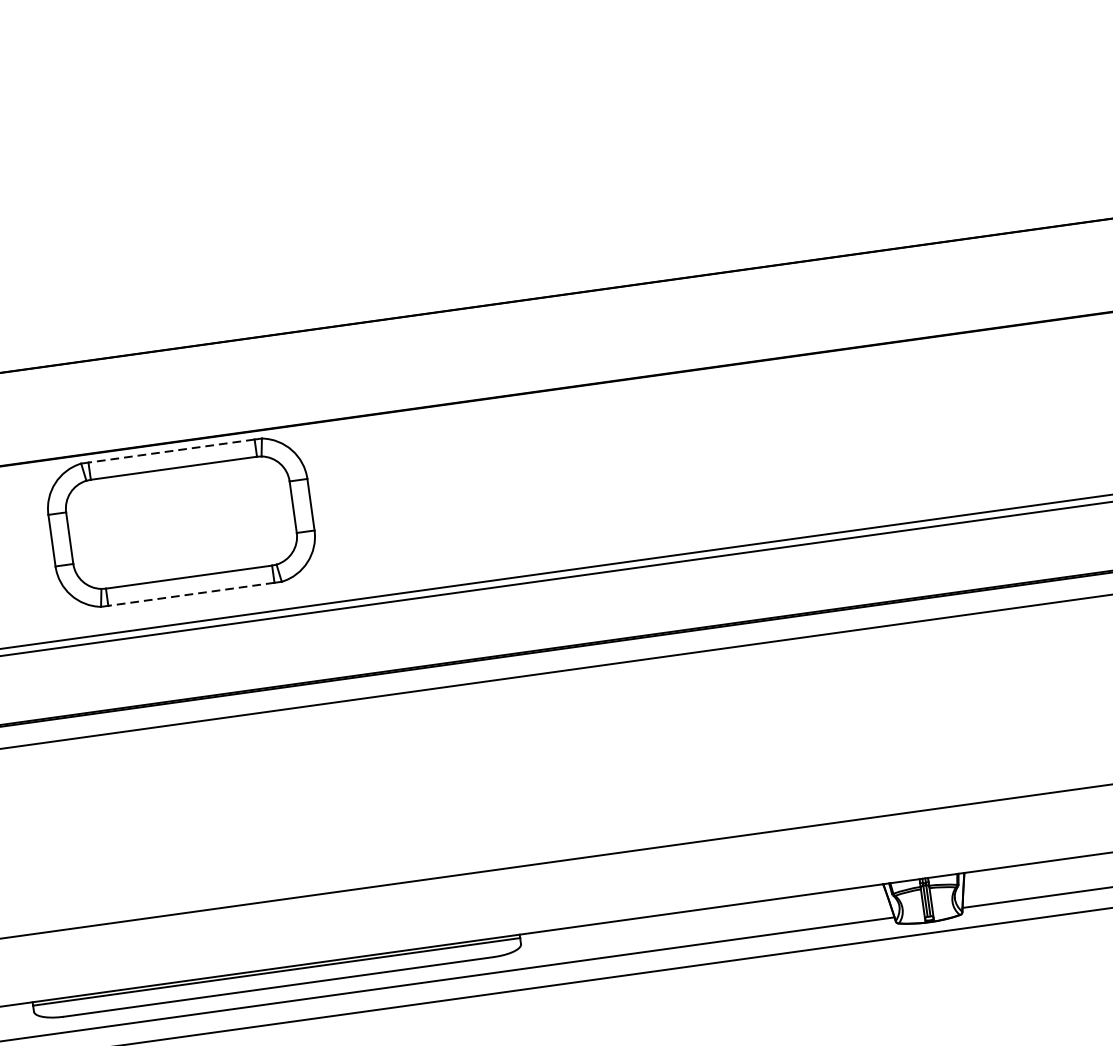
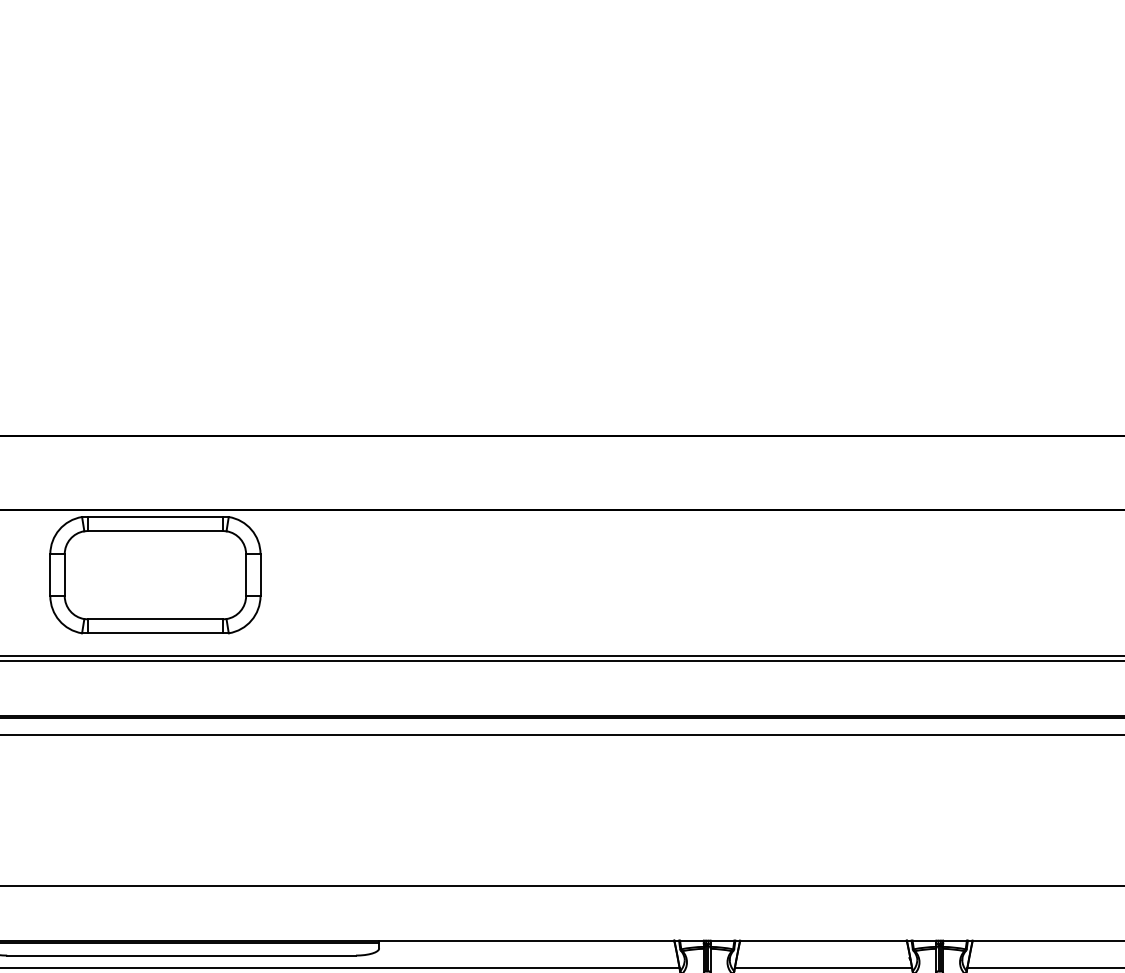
line: (170, 451) -> (154, 517), dashed -> solid
line: (190, 594) -> (154, 633), dashed -> solid

